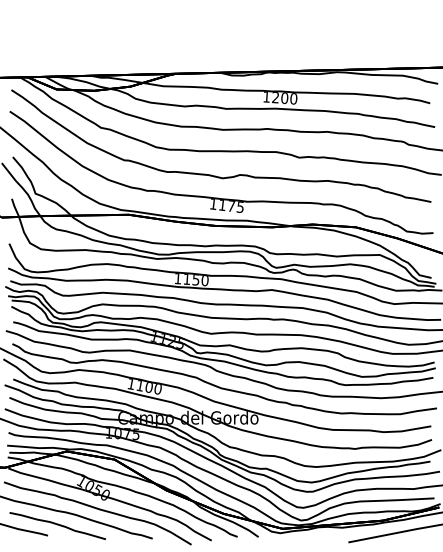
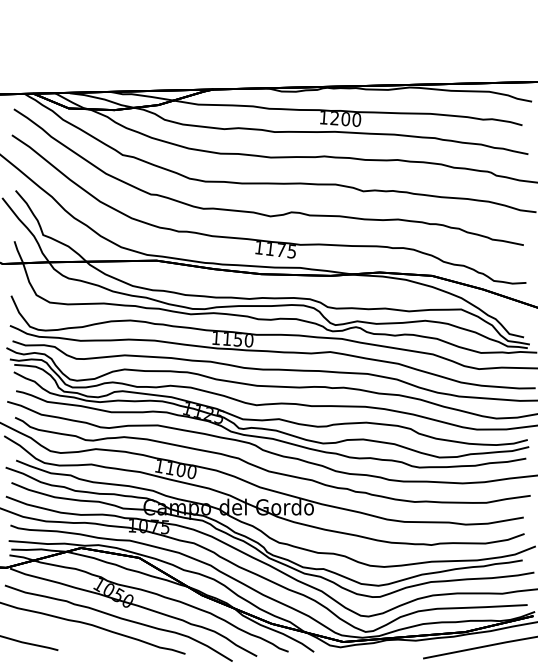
curve: (57, 525) -> (69, 637), removed

